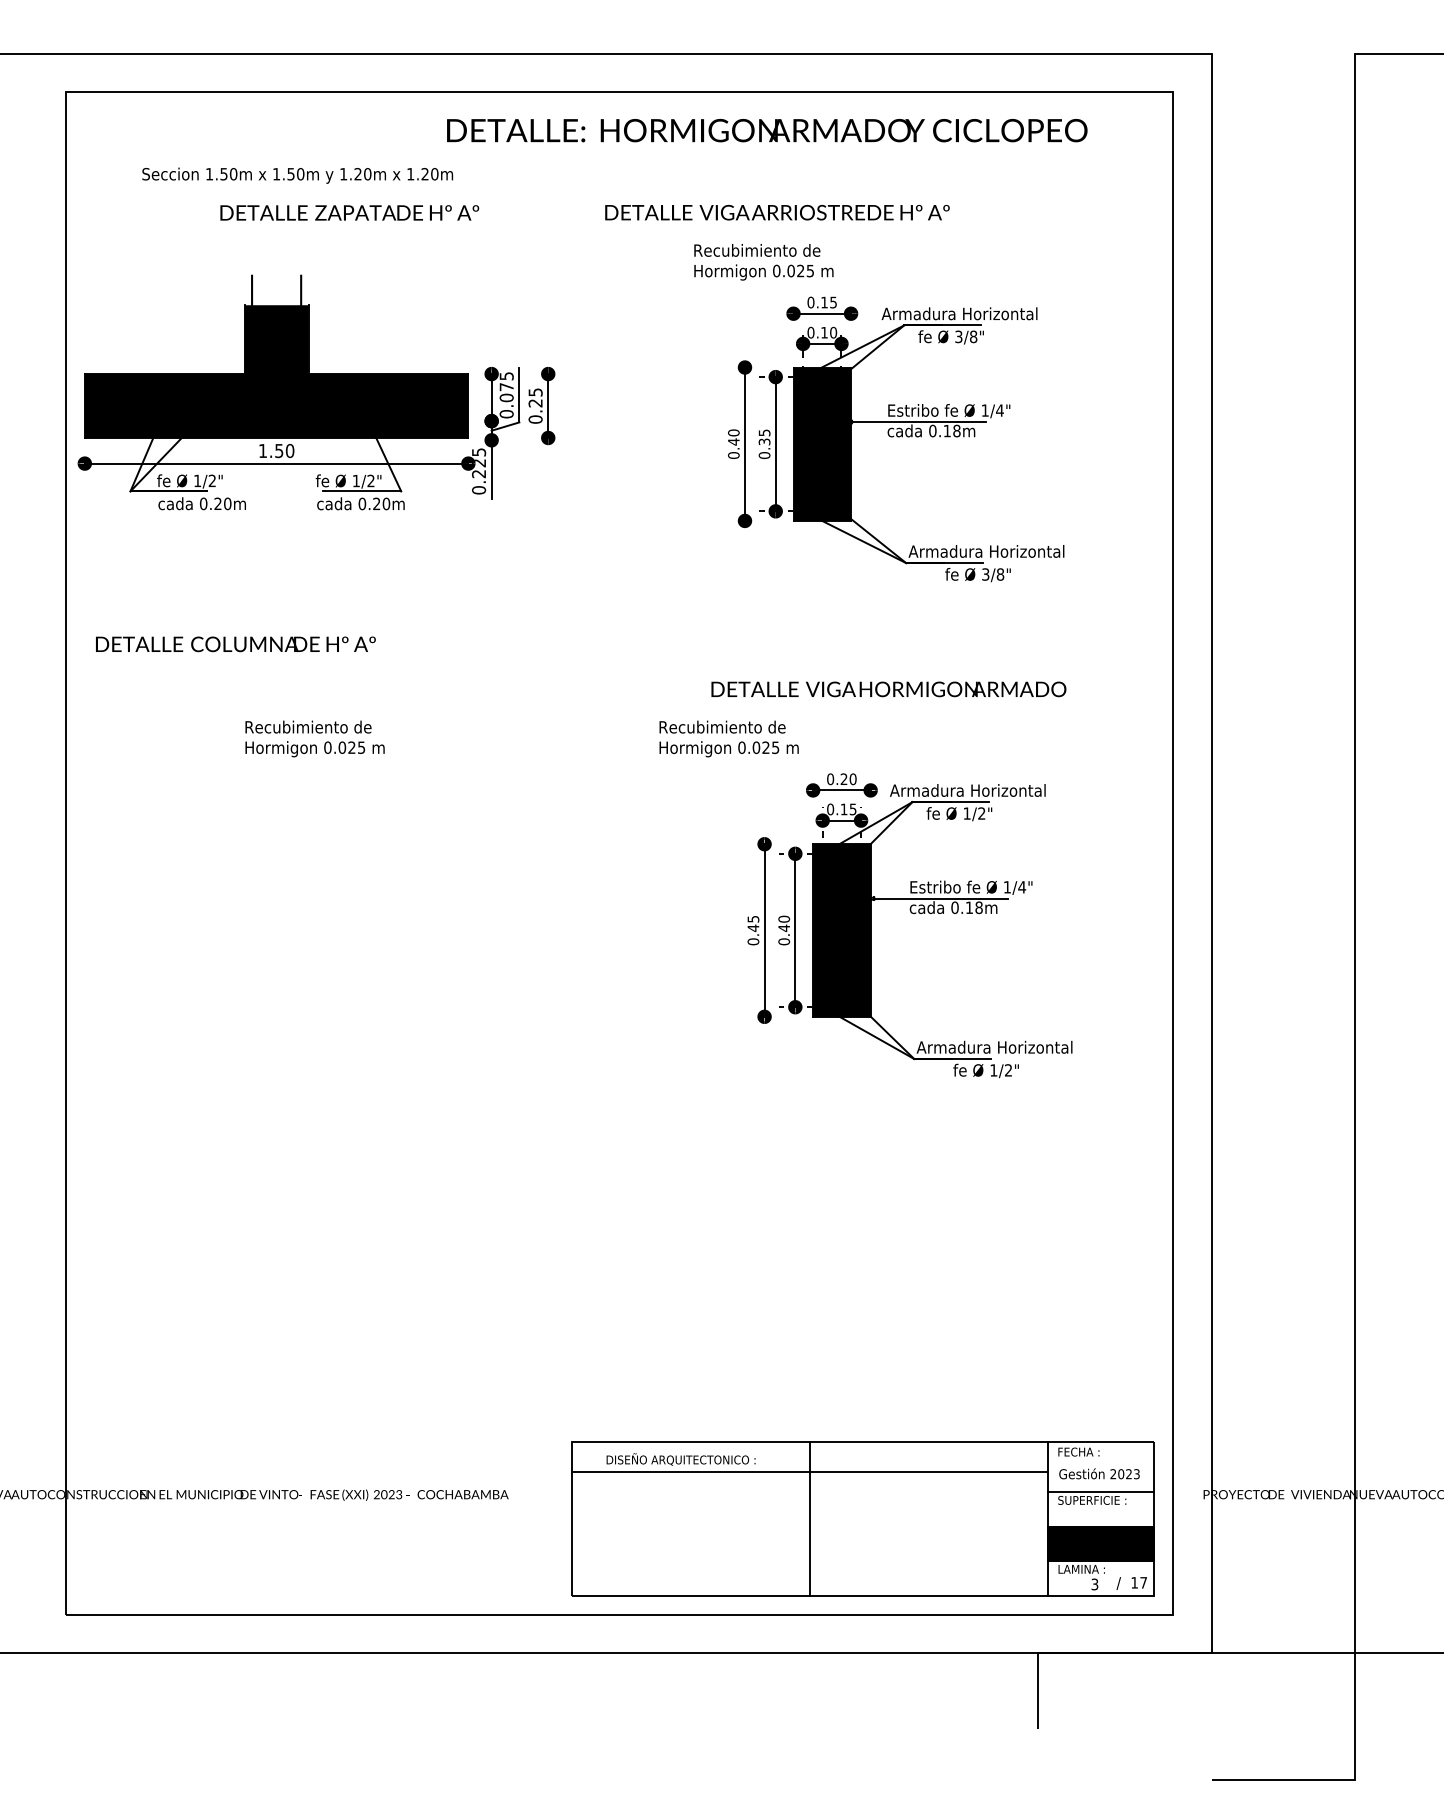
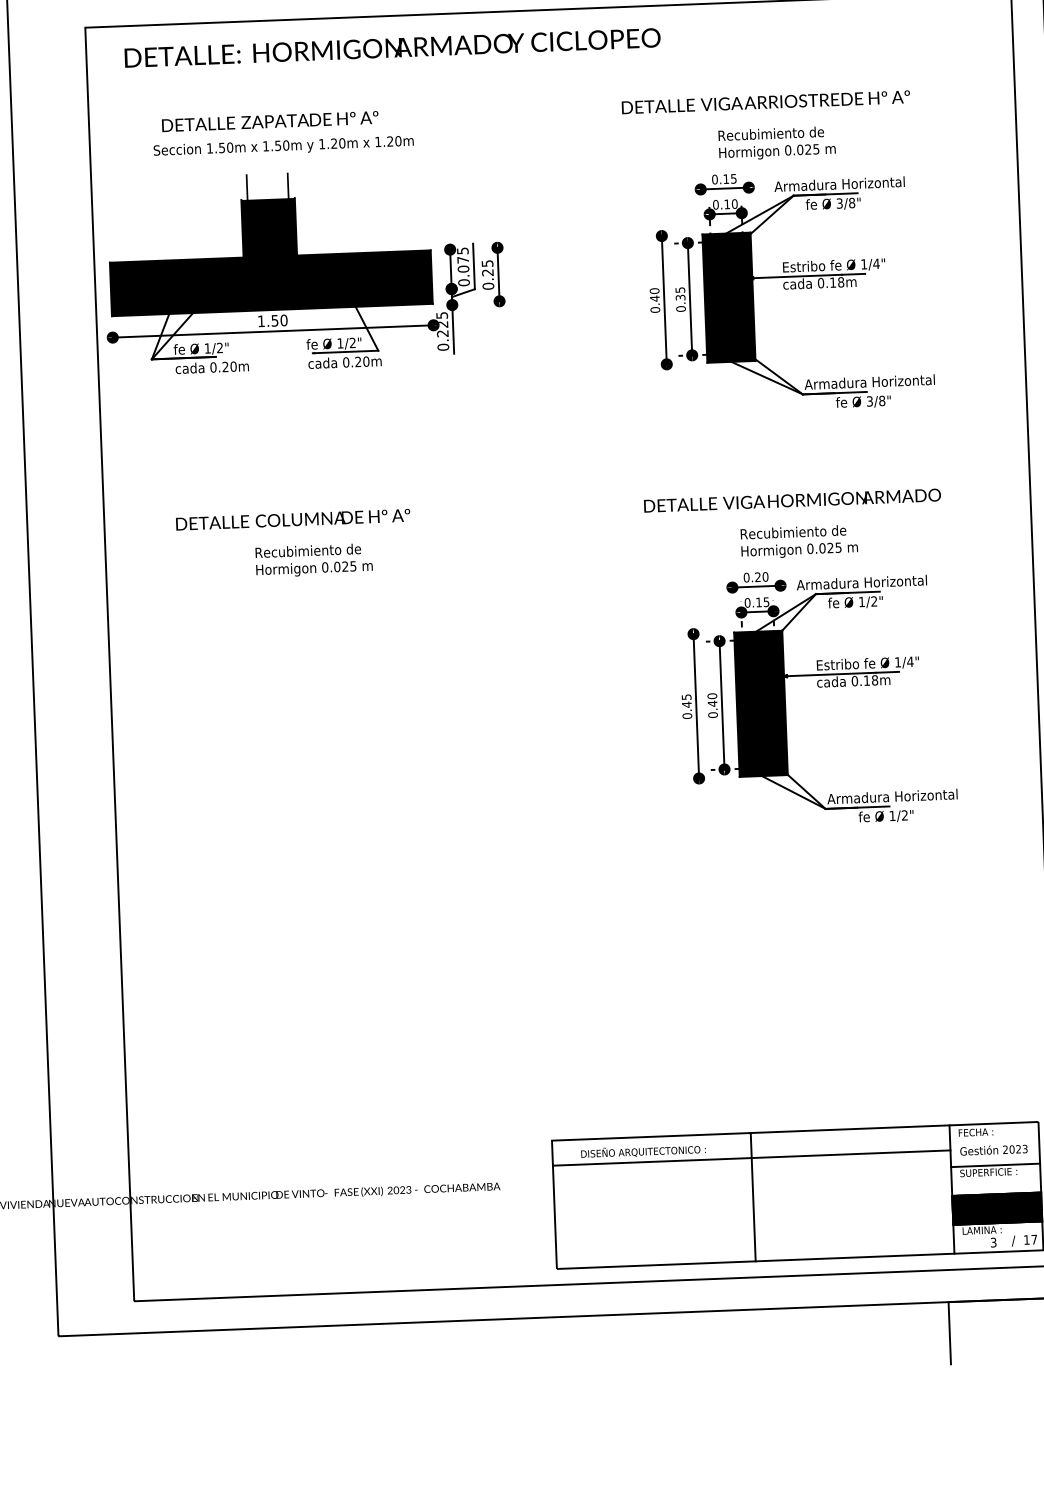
text: (767, 130) -> (392, 47), moved
text: (297, 175) -> (283, 146), moved
text: (349, 212) -> (270, 121), moved
text: (777, 212) -> (766, 102), moved
text: (763, 262) -> (776, 143), moved
text: (235, 644) -> (292, 519), moved
text: (728, 738) -> (798, 541), moved

